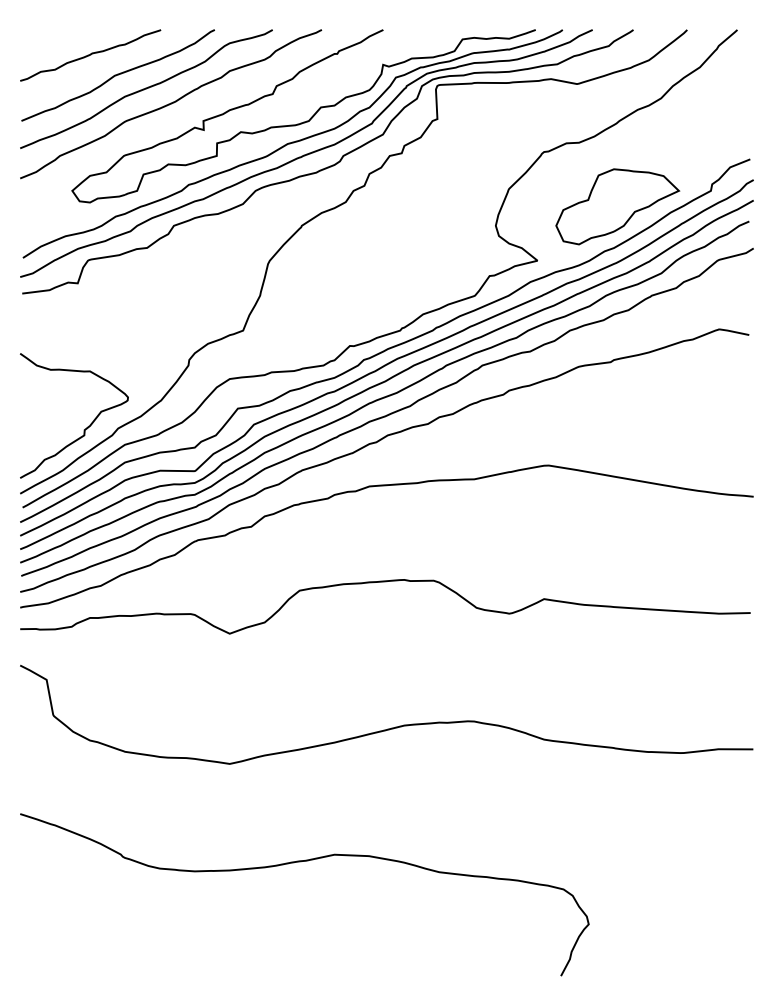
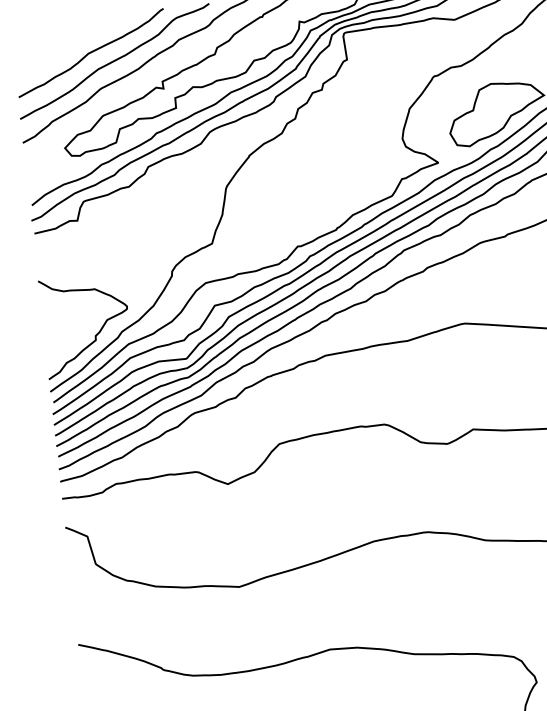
curve: (90, 55) -> (67, 39), removed

